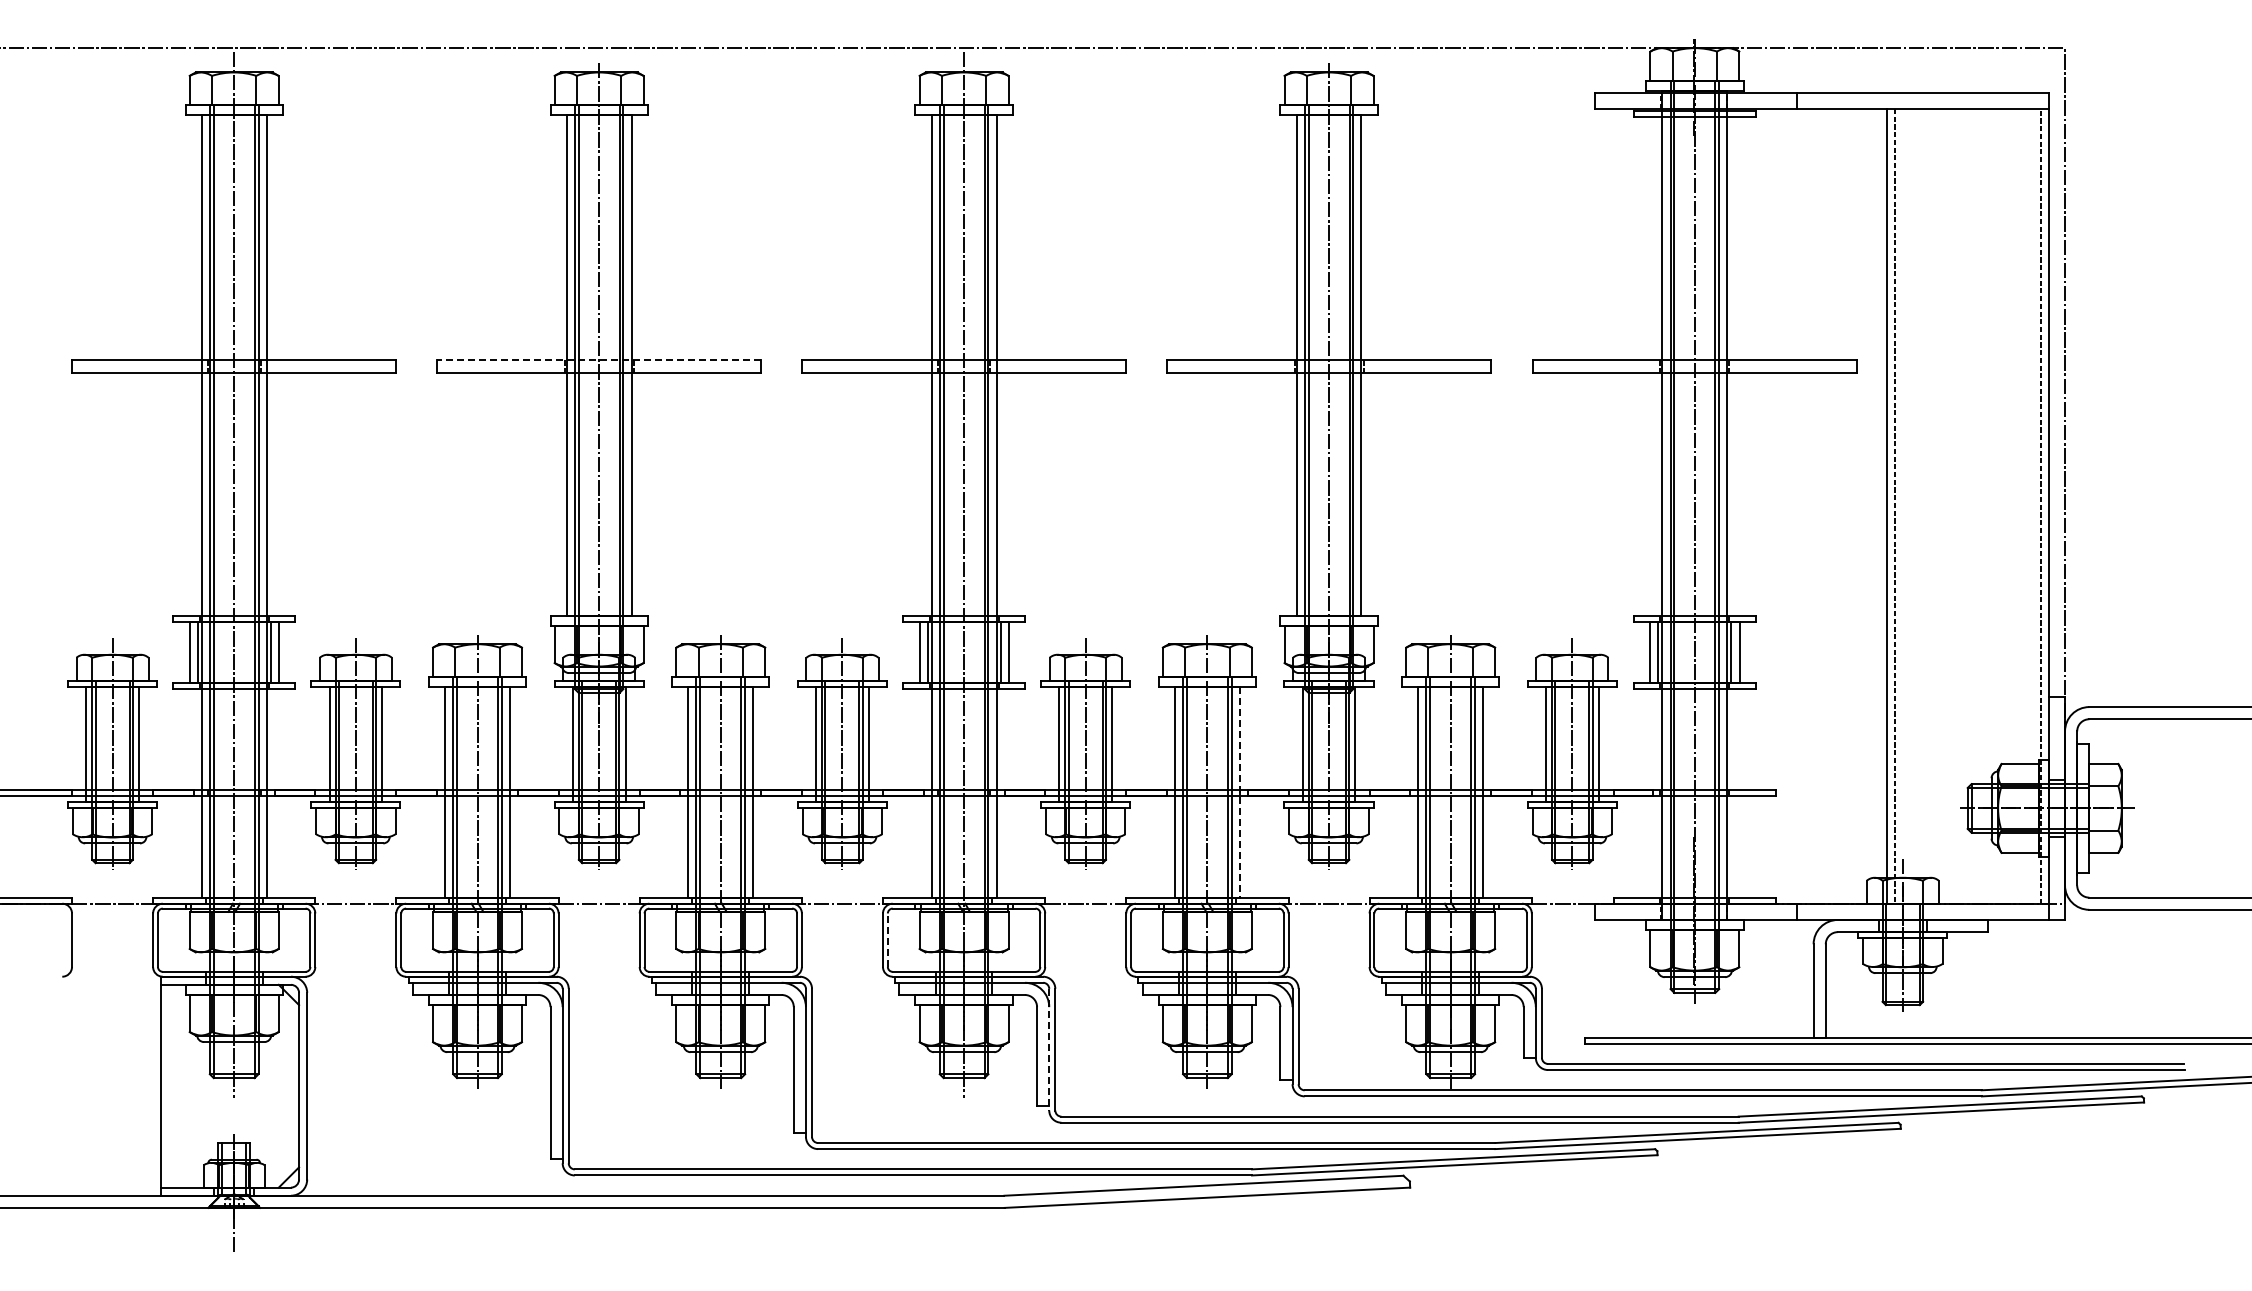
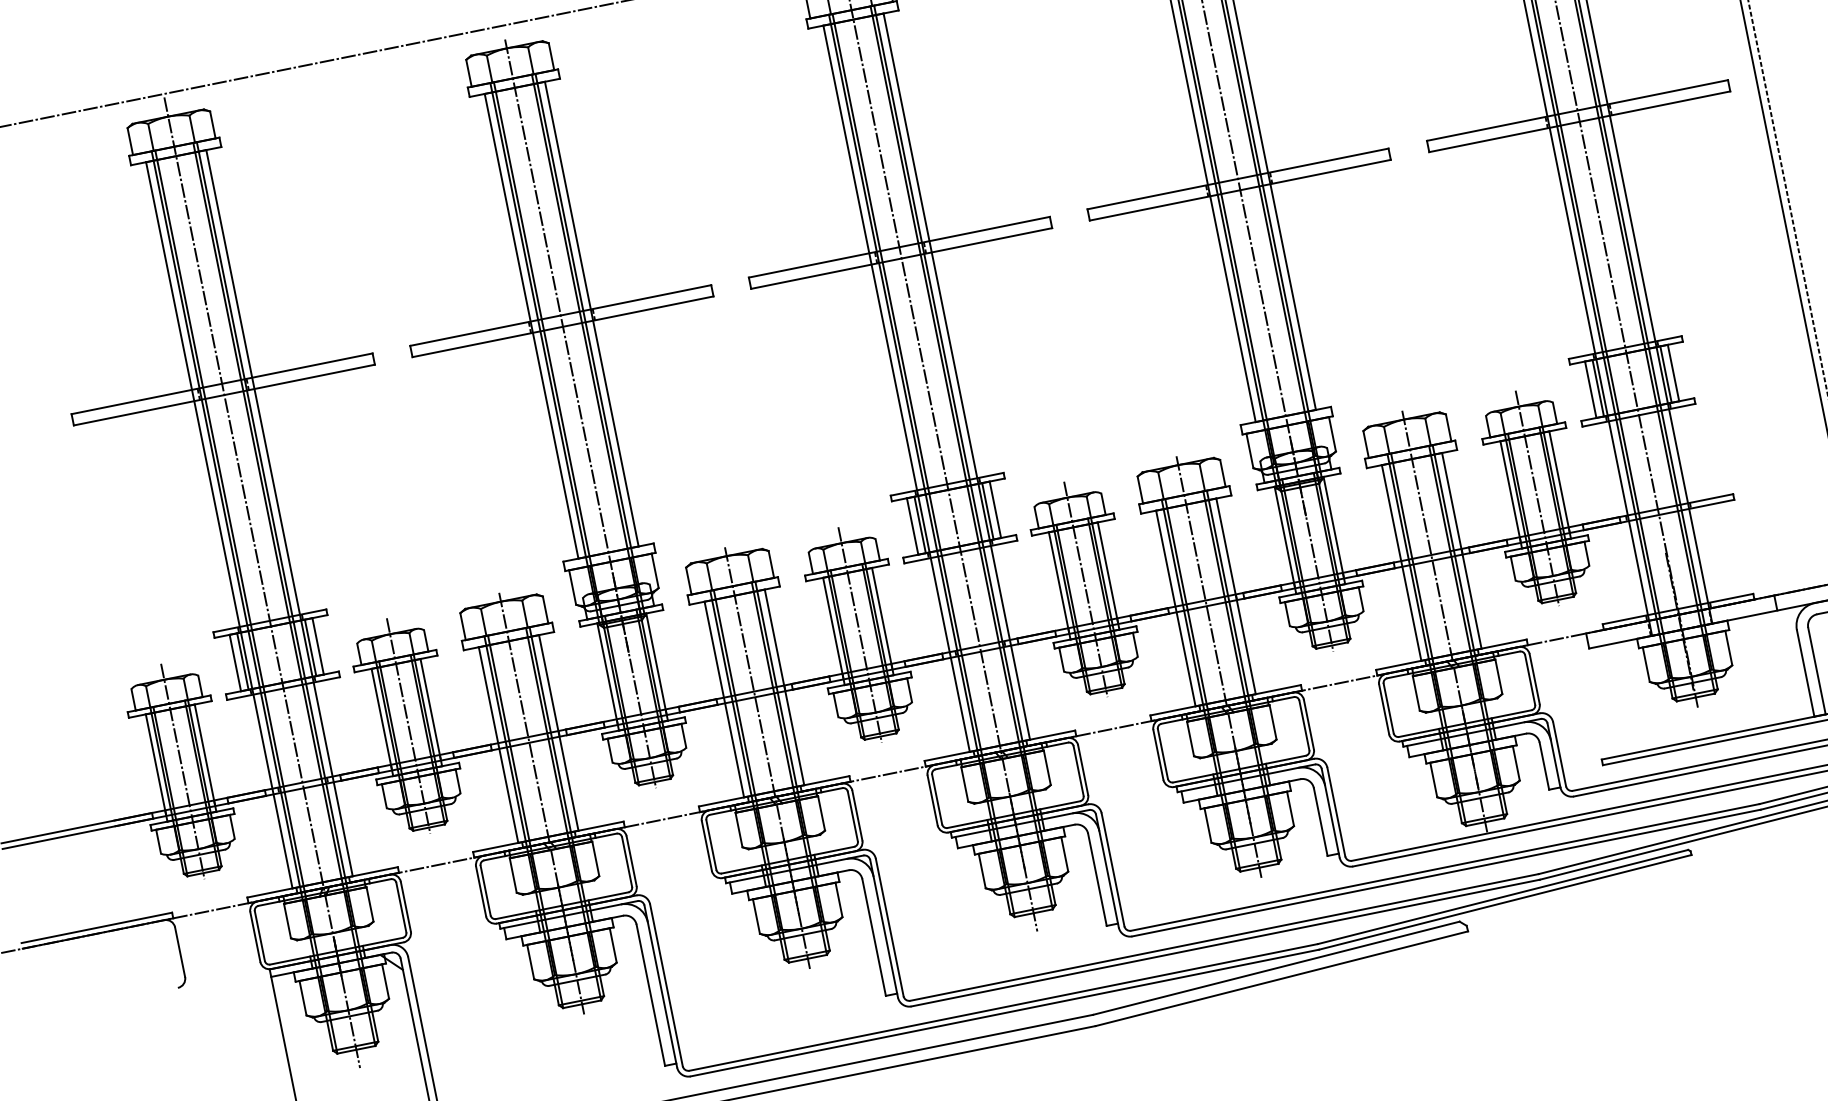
line: (598, 360) -> (560, 315), dashed -> solid
line: (1239, 792) -> (1235, 596), dashed -> solid
line: (887, 940) -> (936, 799), dashed -> solid
line: (1049, 1049) -> (1107, 870), dashed -> solid

